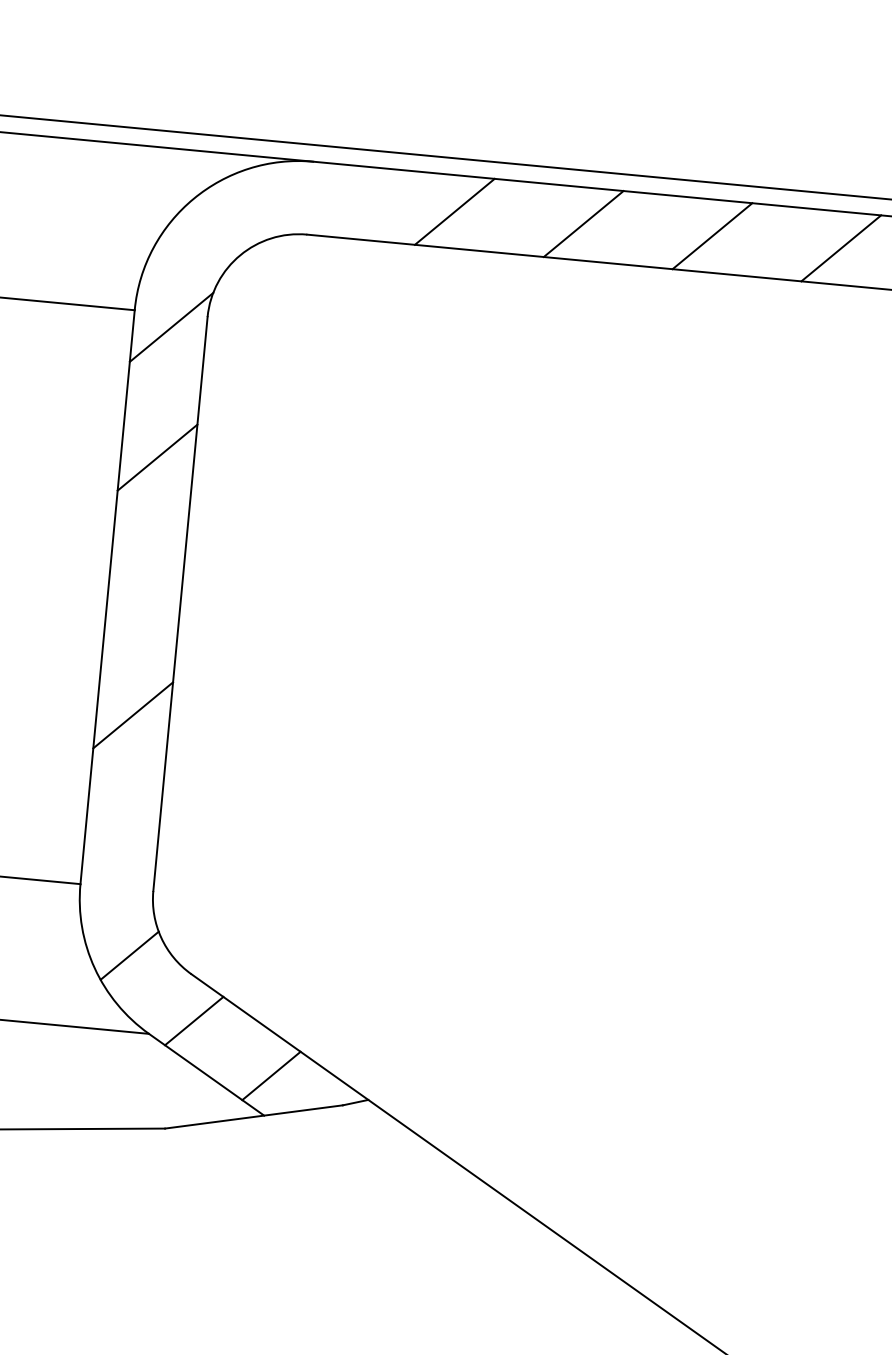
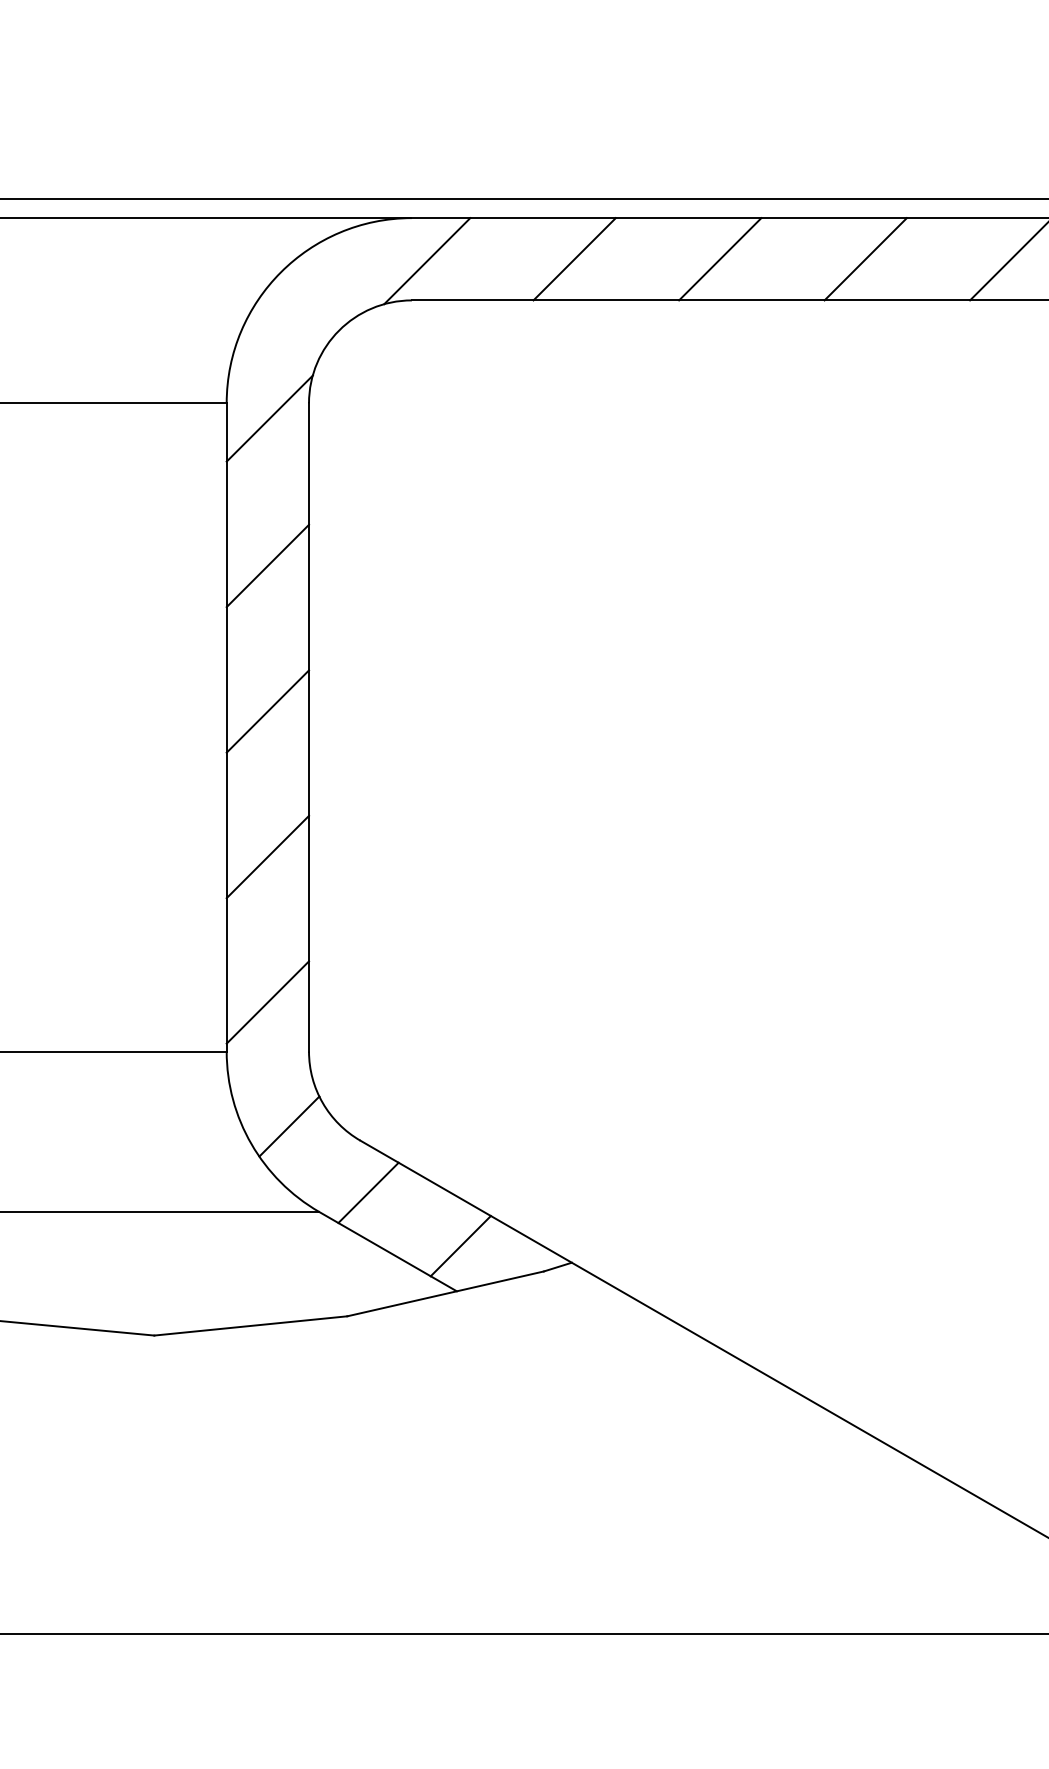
line: (324, 201) -> (427, 261), added
line: (145, 586) -> (267, 711), added
line: (120, 844) -> (267, 1002), added

